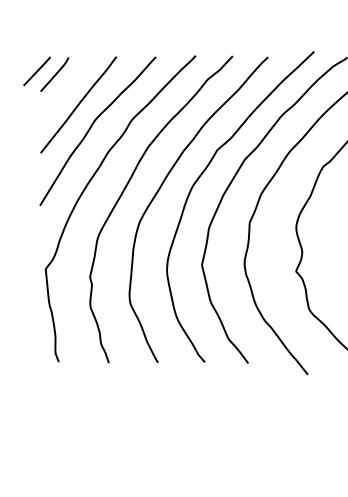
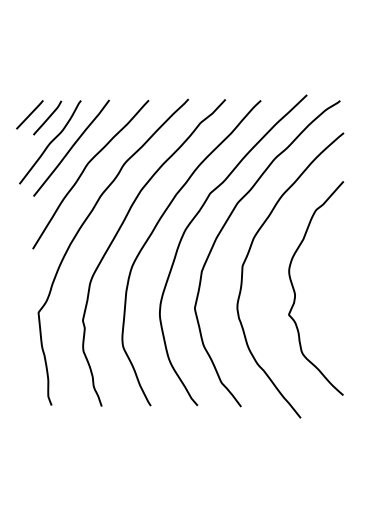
curve: (57, 99) -> (50, 142), added

